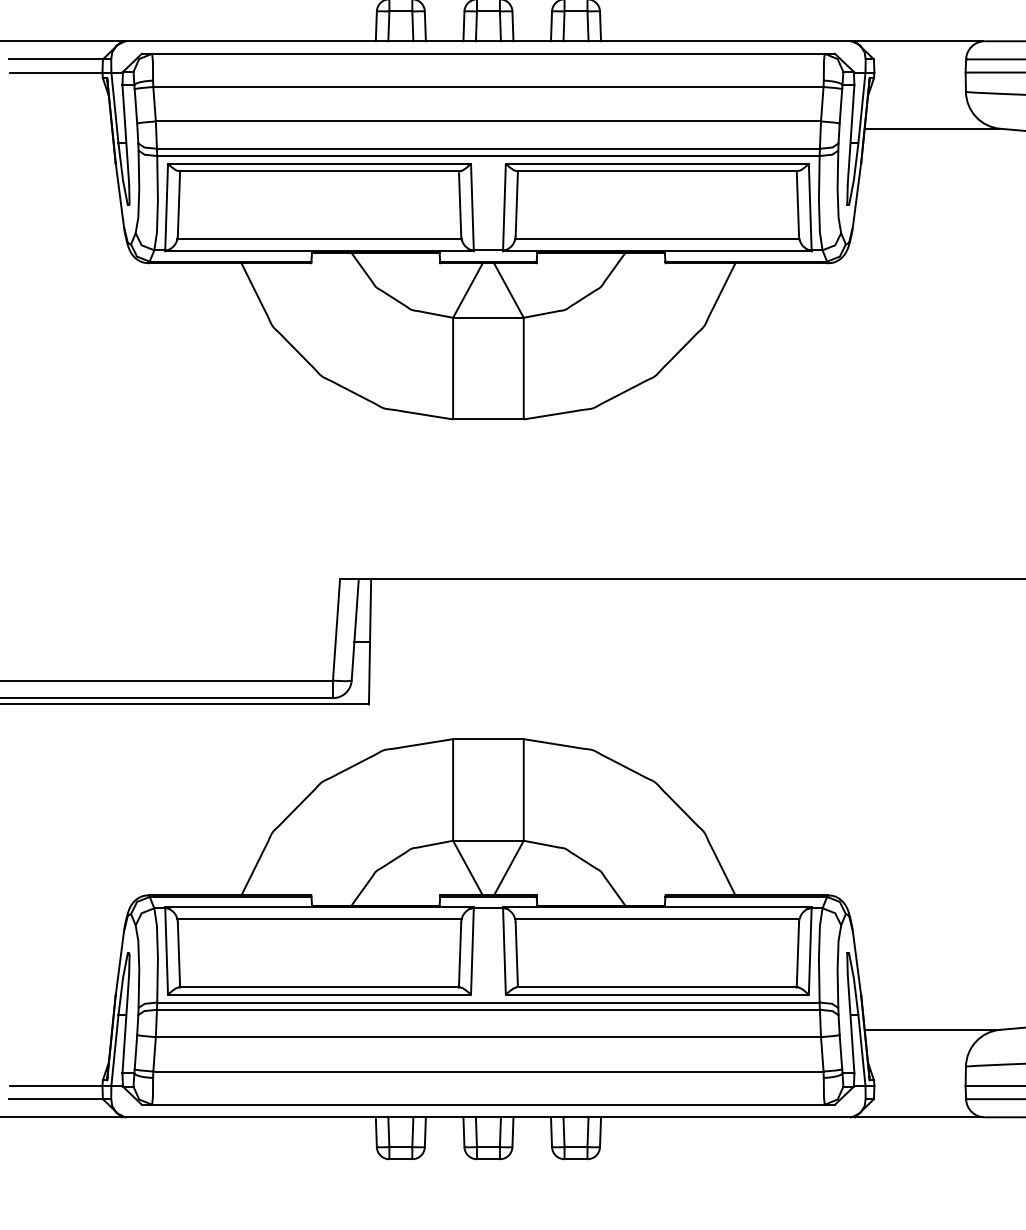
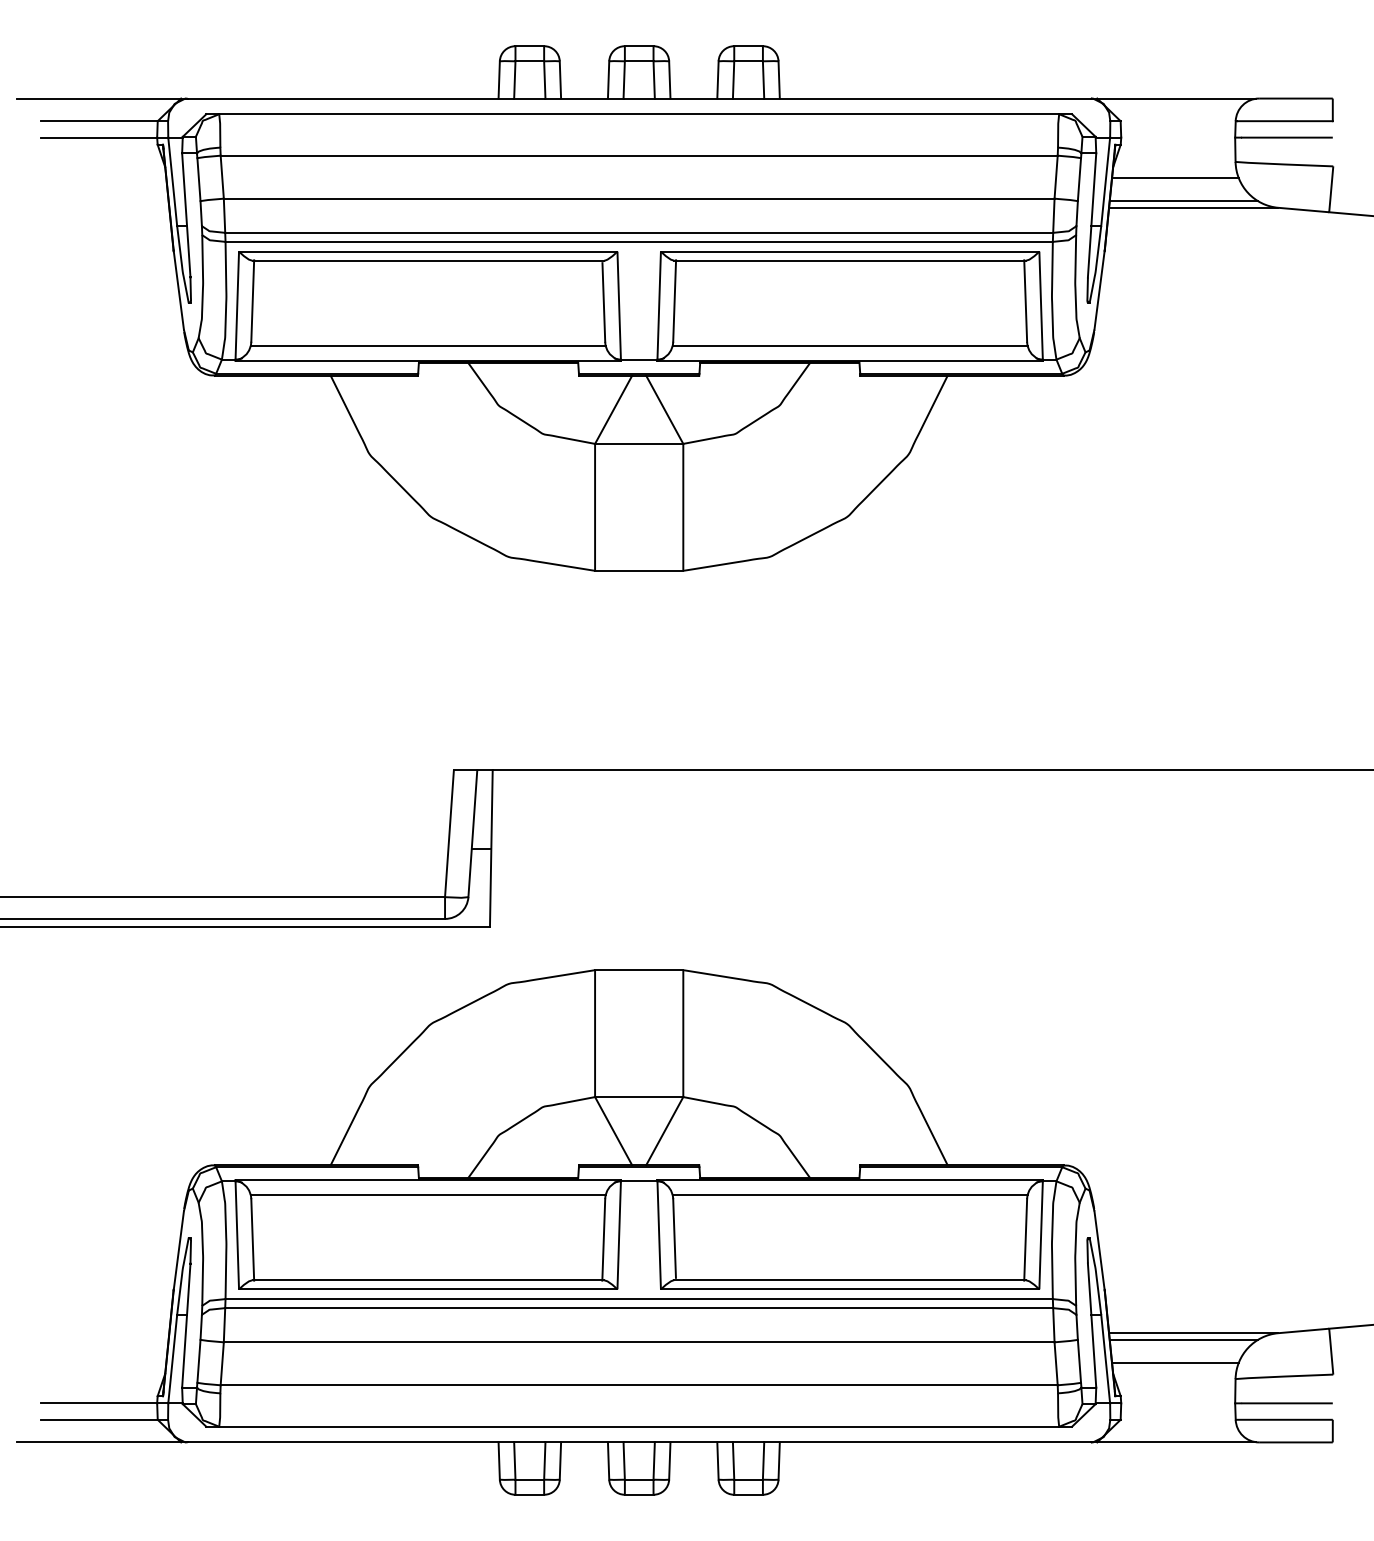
line: (917, 105) -> (1175, 178), added
line: (924, 122) -> (1183, 200), added
line: (924, 1035) -> (1183, 1340), added
line: (917, 1053) -> (1175, 1362), added

